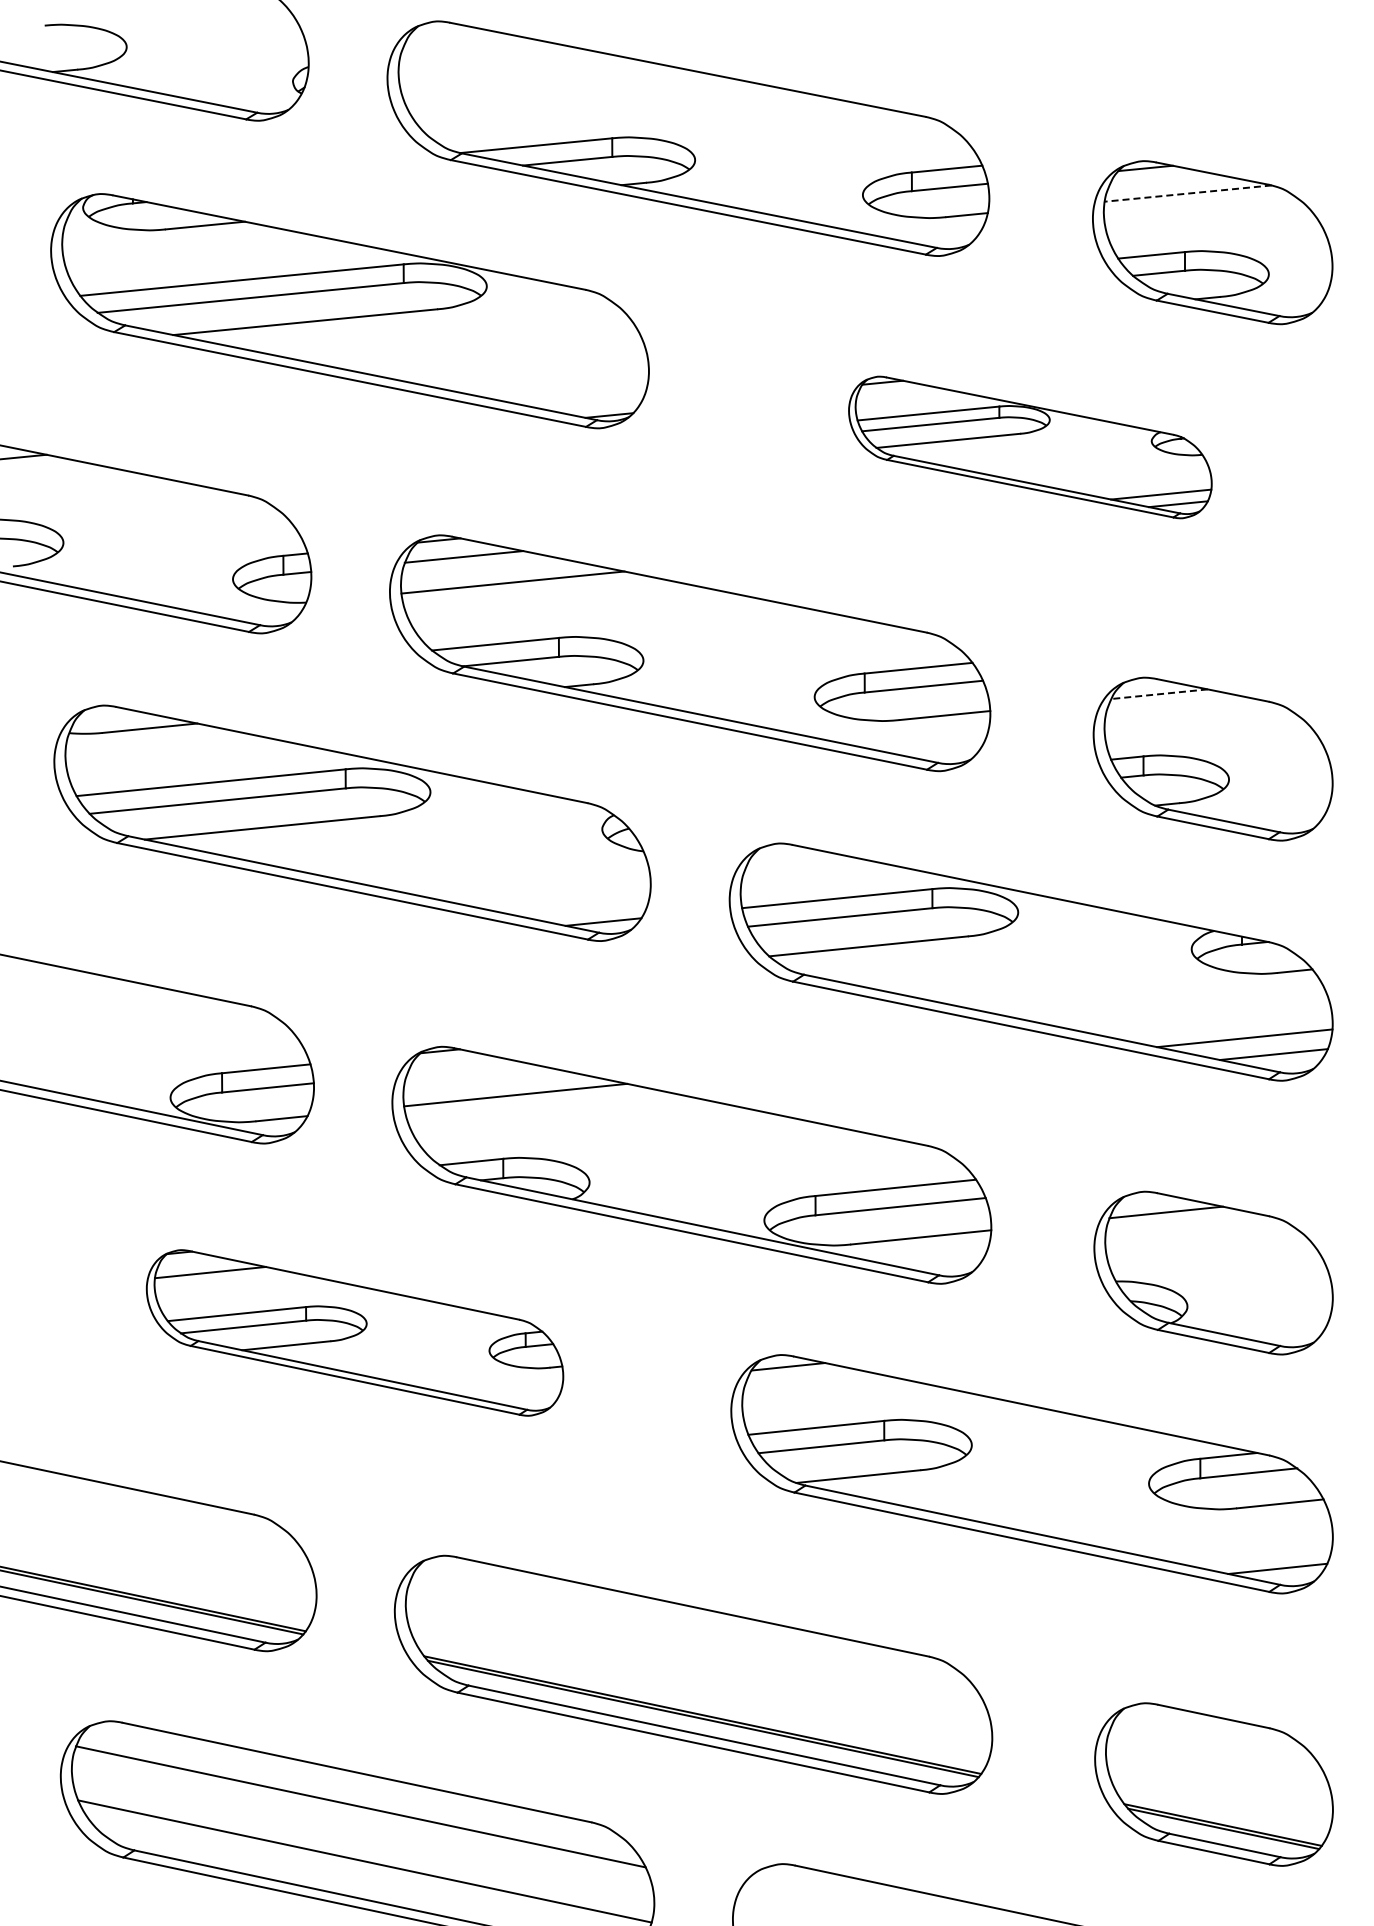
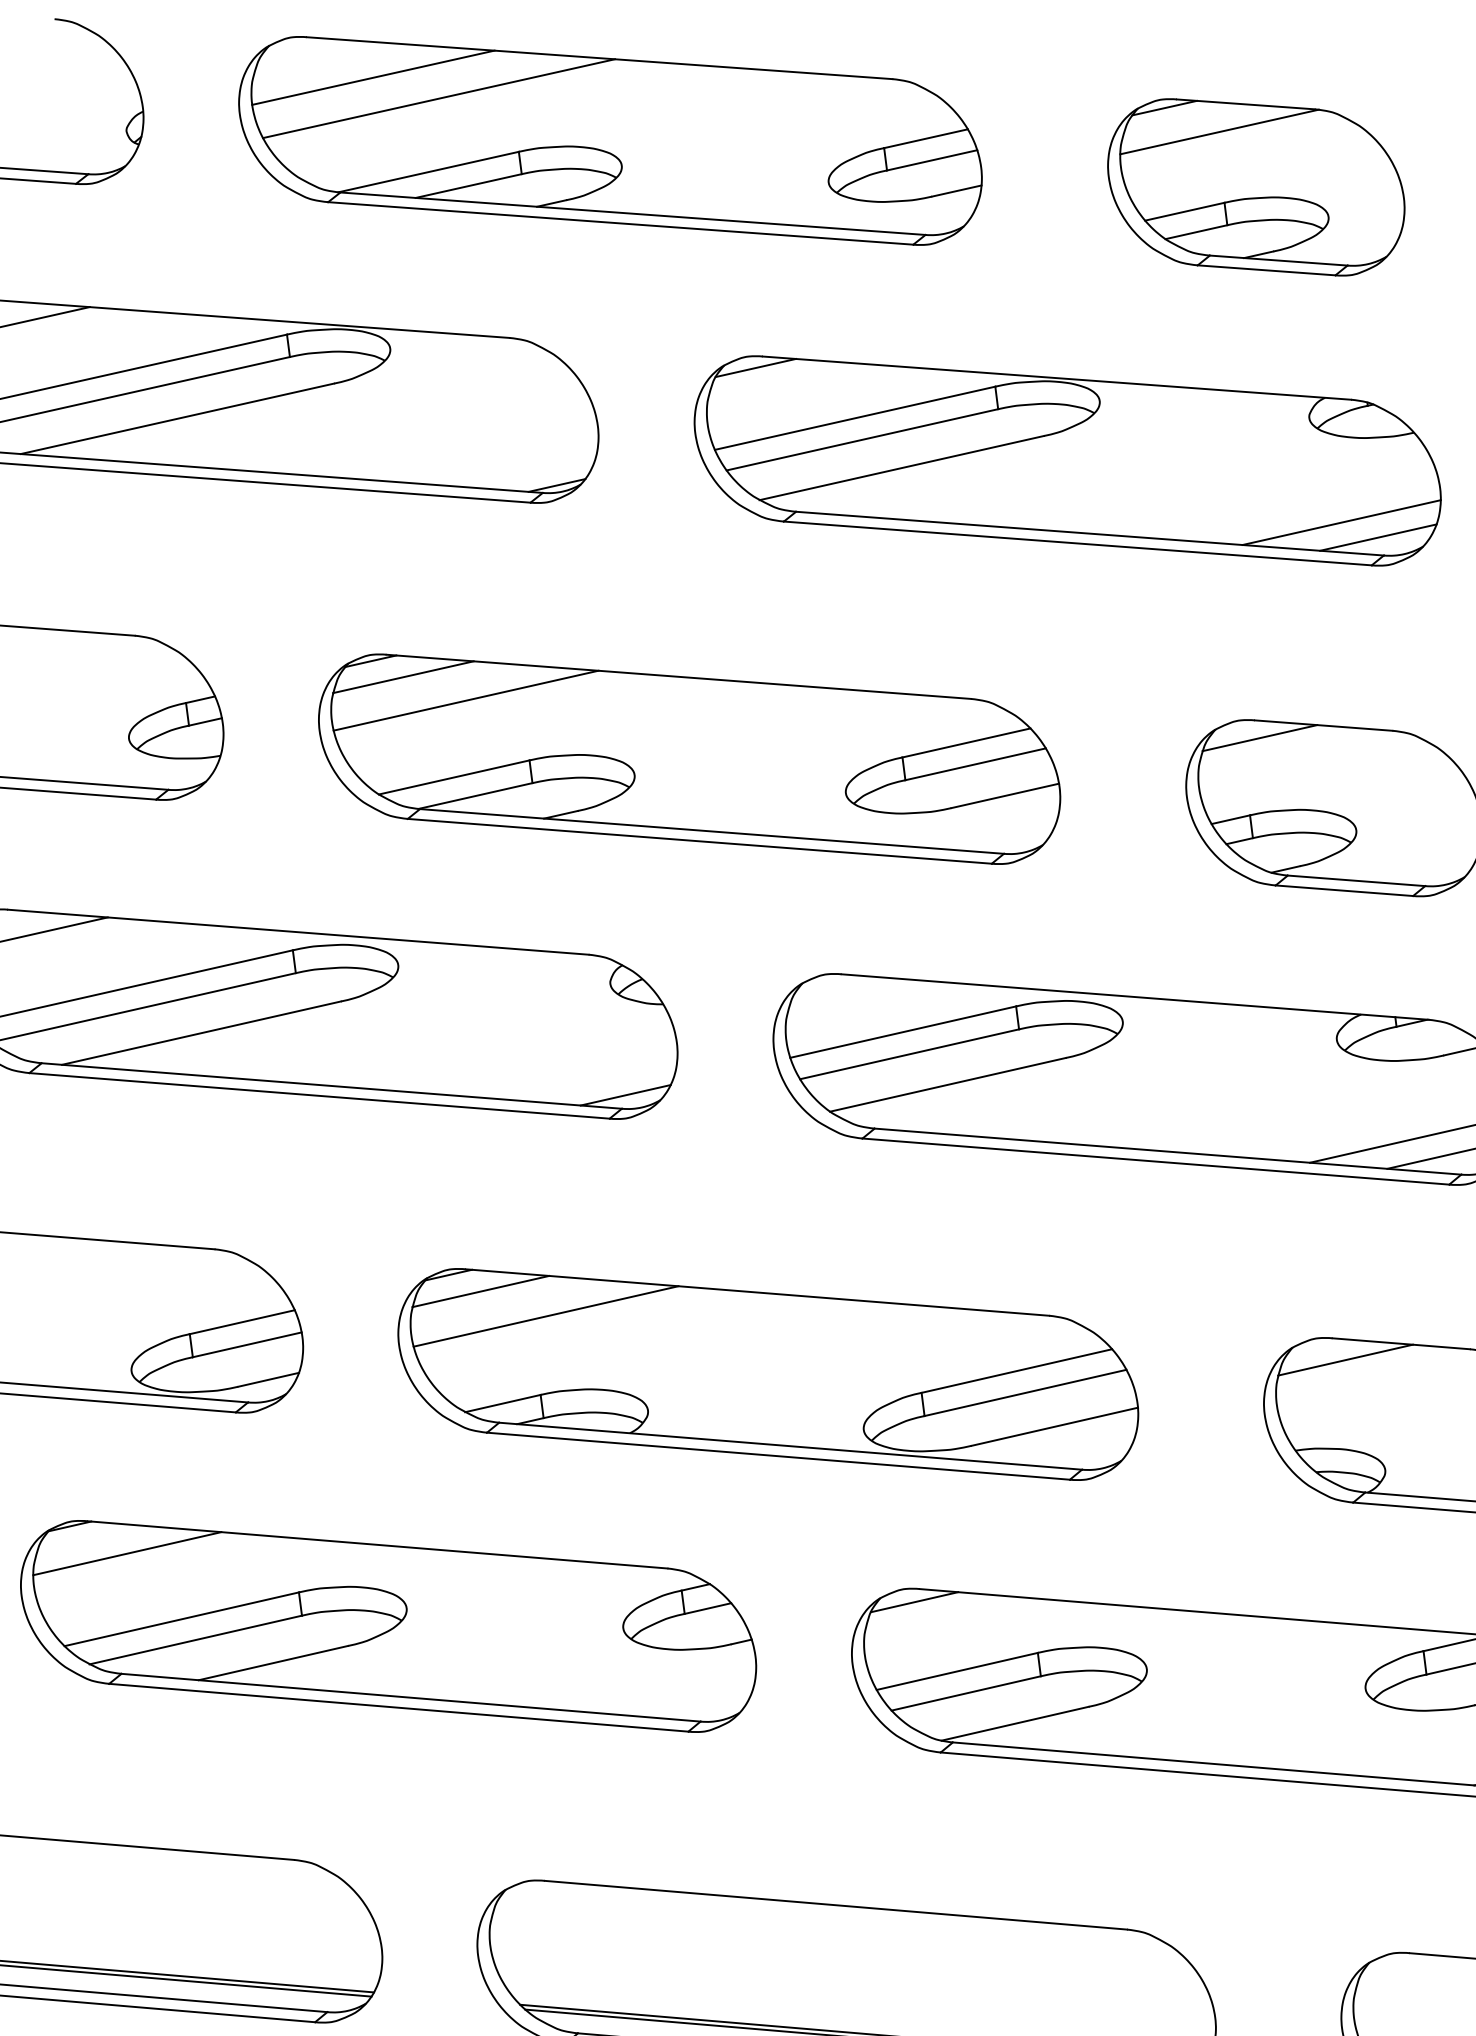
line: (500, 62) -> (373, 77), added
line: (552, 86) -> (439, 98), added
line: (1188, 193) -> (1219, 131), dashed -> solid
part: (1030, 447) -> (1067, 460), size x1.67
line: (1159, 694) -> (1260, 738), dashed -> solid
line: (464, 1067) -> (480, 1290), added
part: (354, 1332) -> (387, 1625), size x1.43

